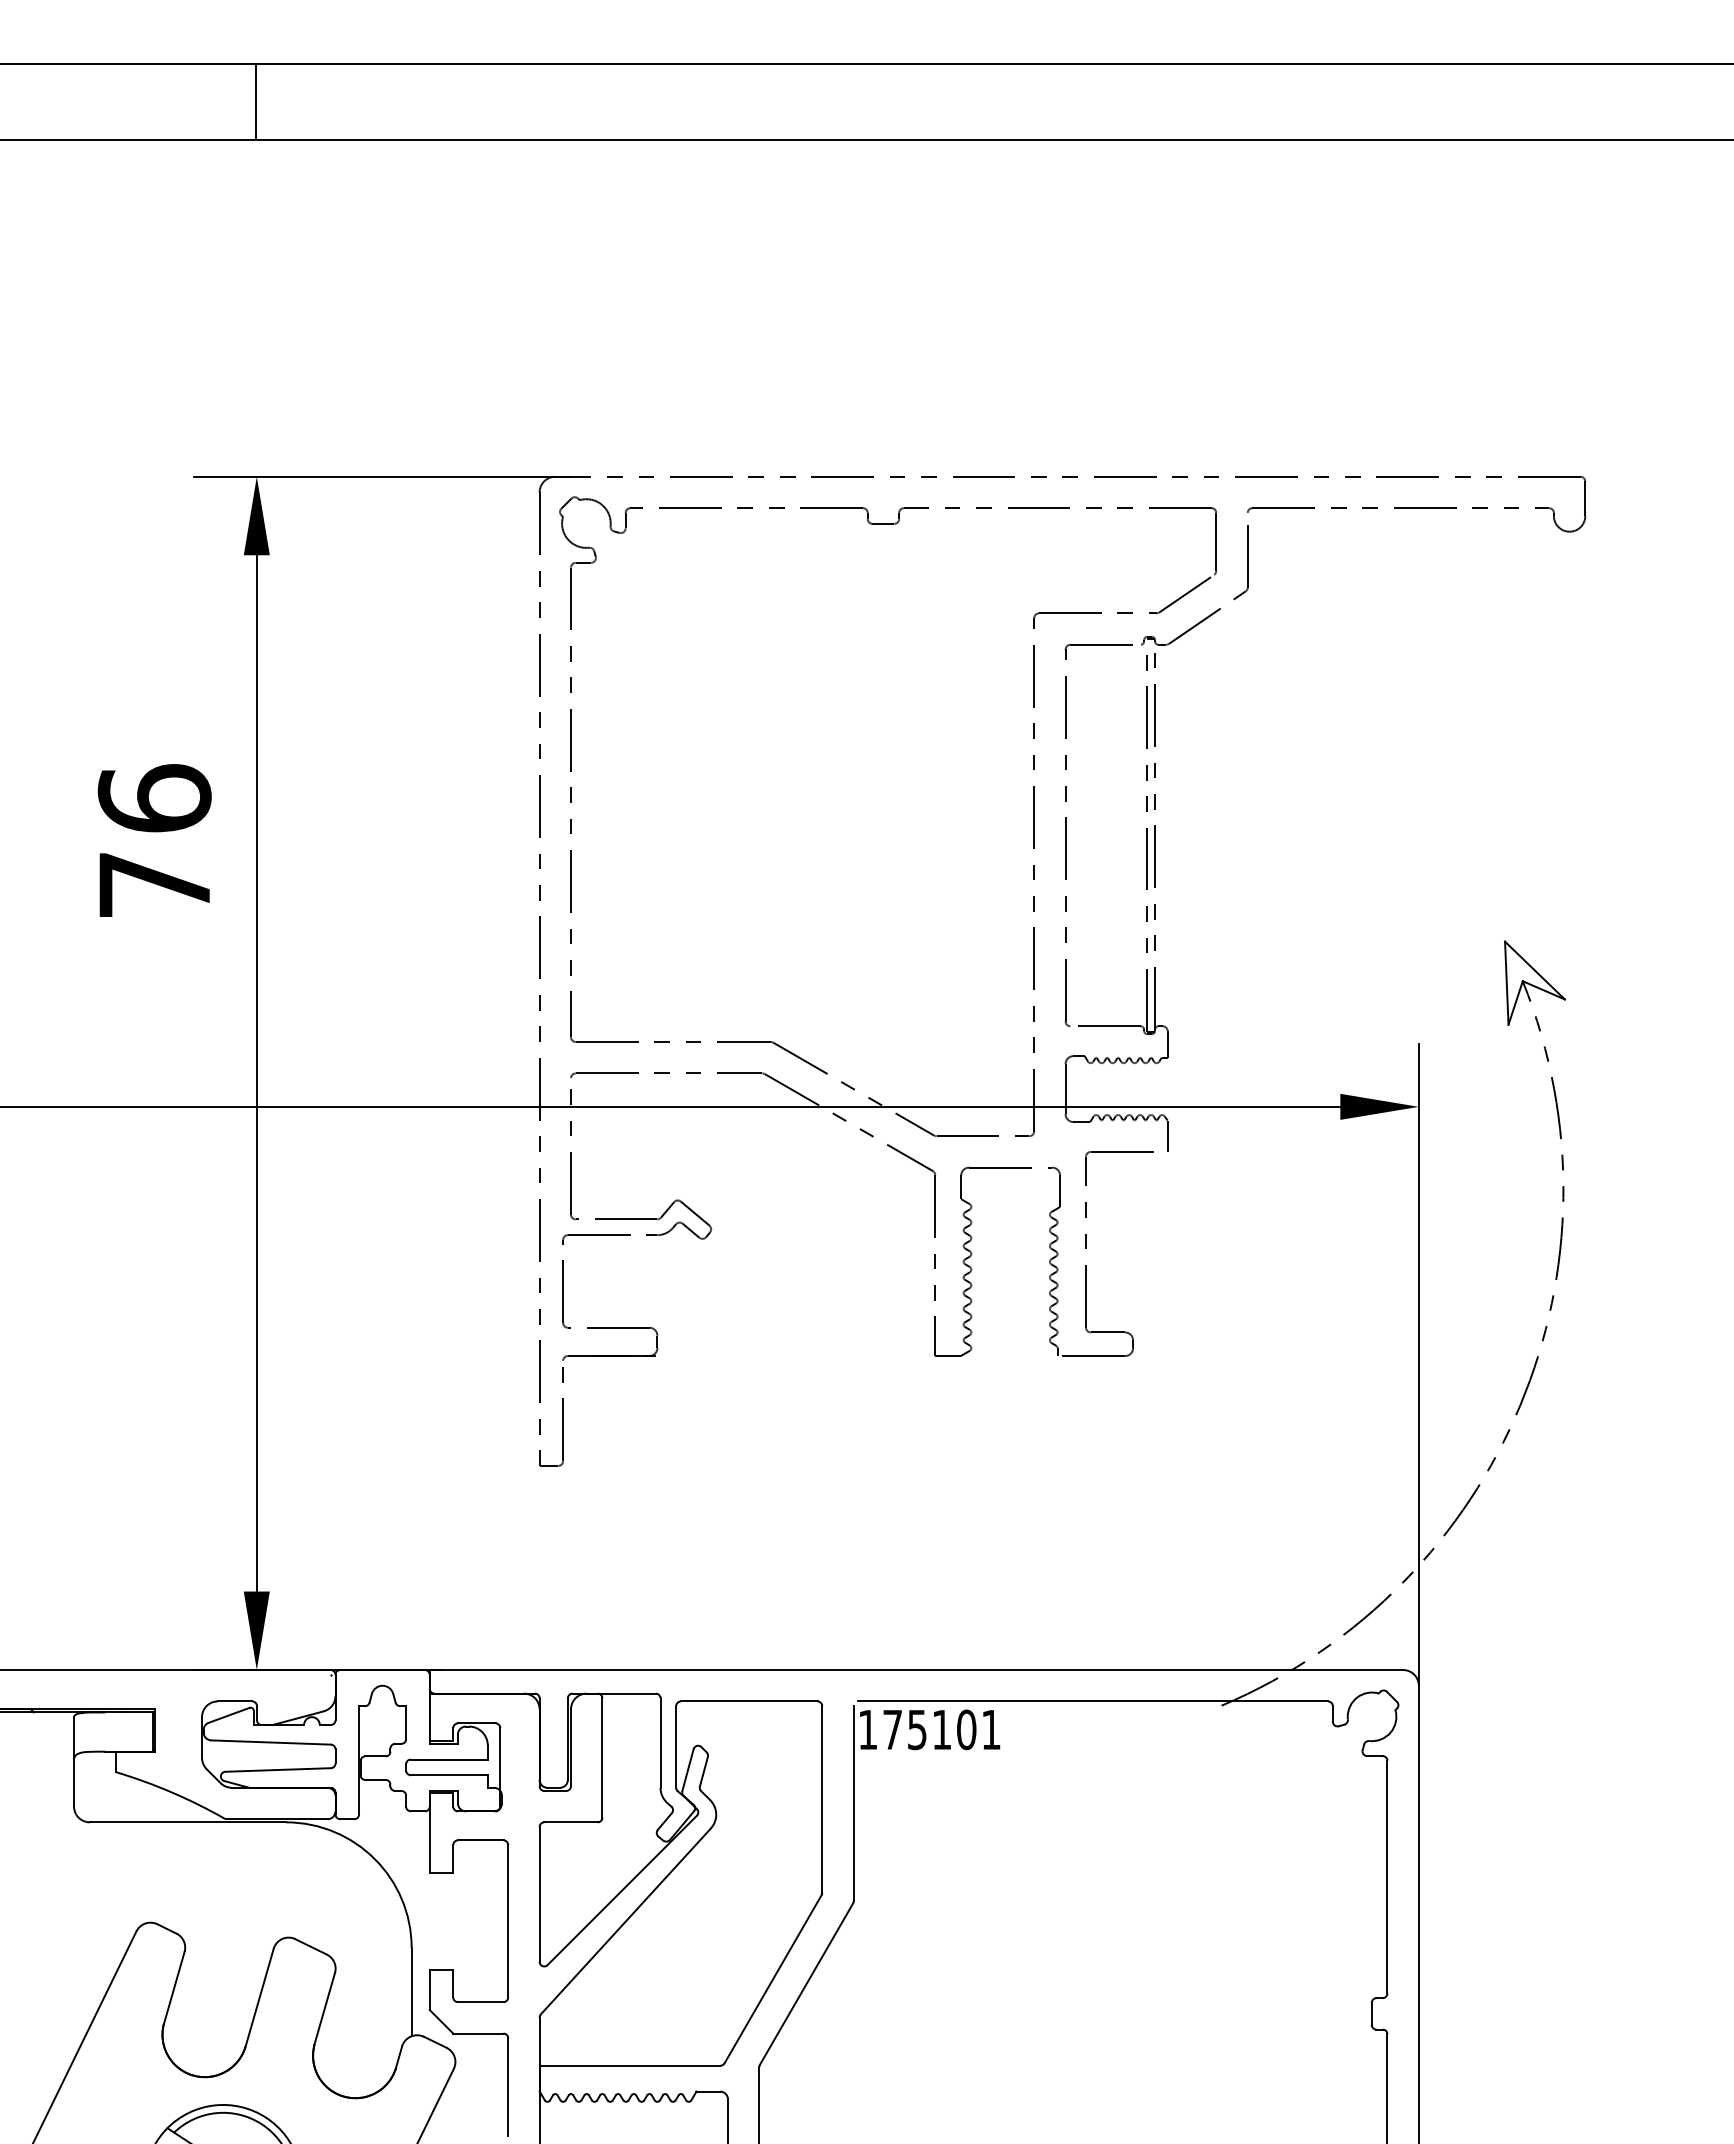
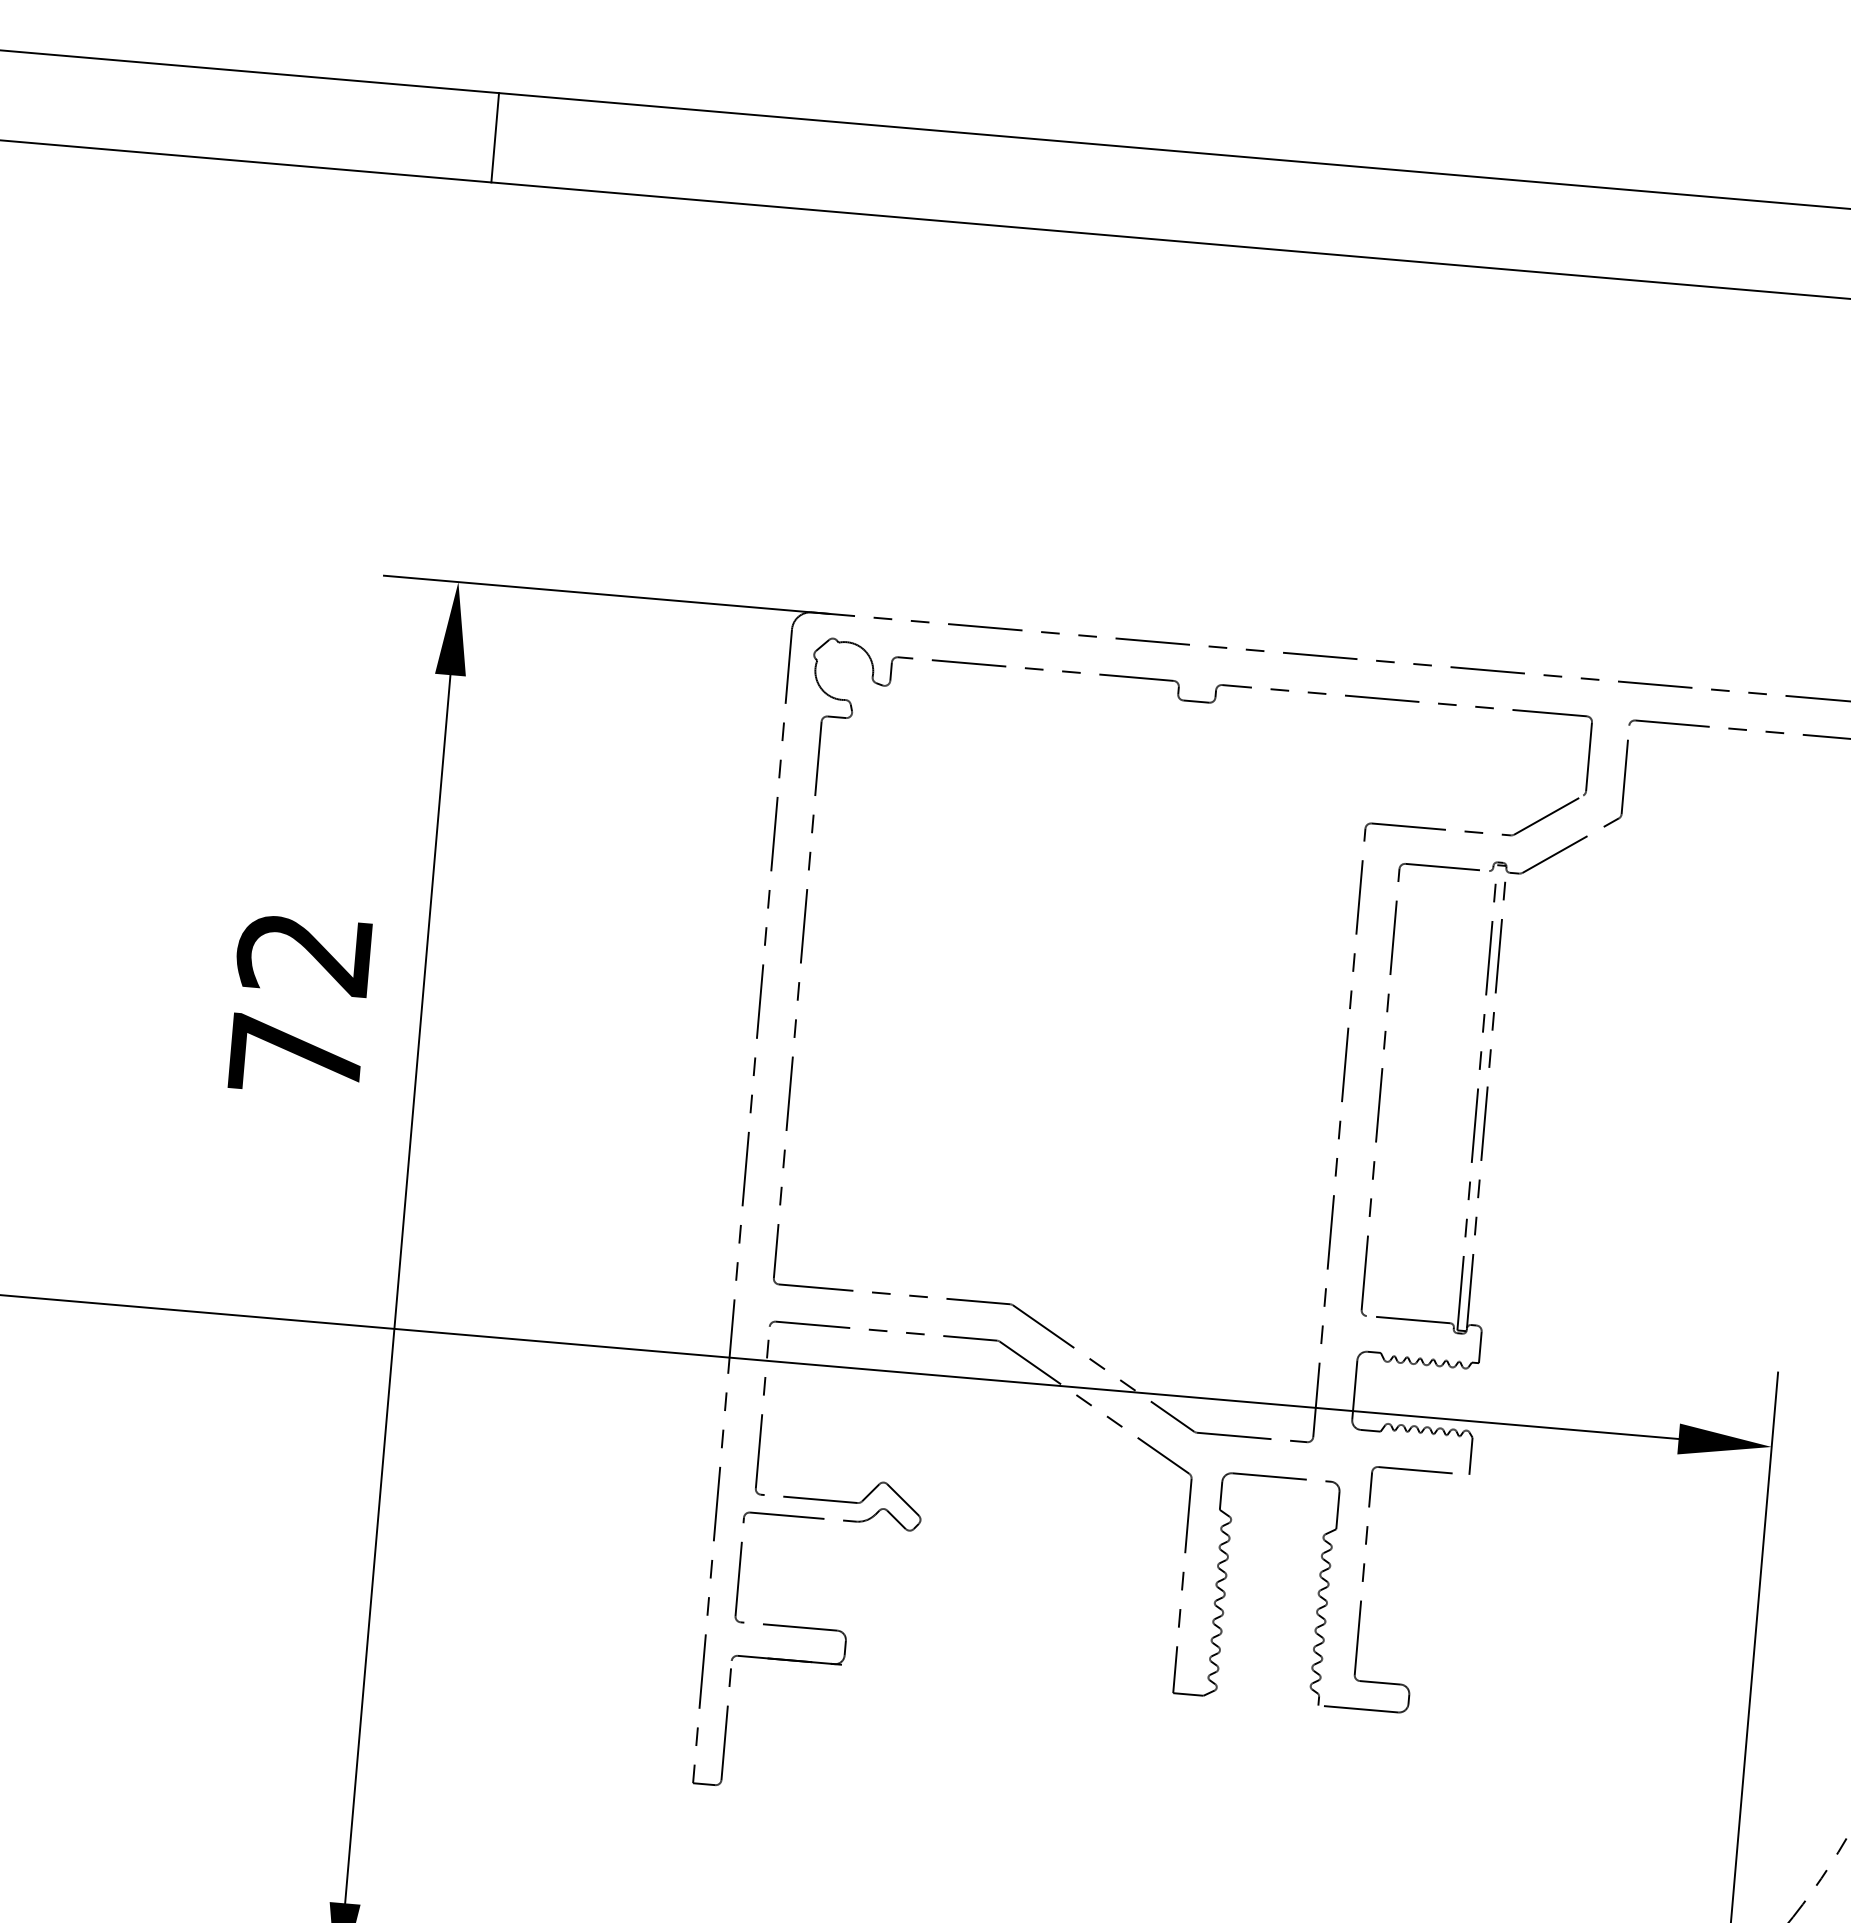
text: (154, 798) -> (304, 953), 76 -> 72

